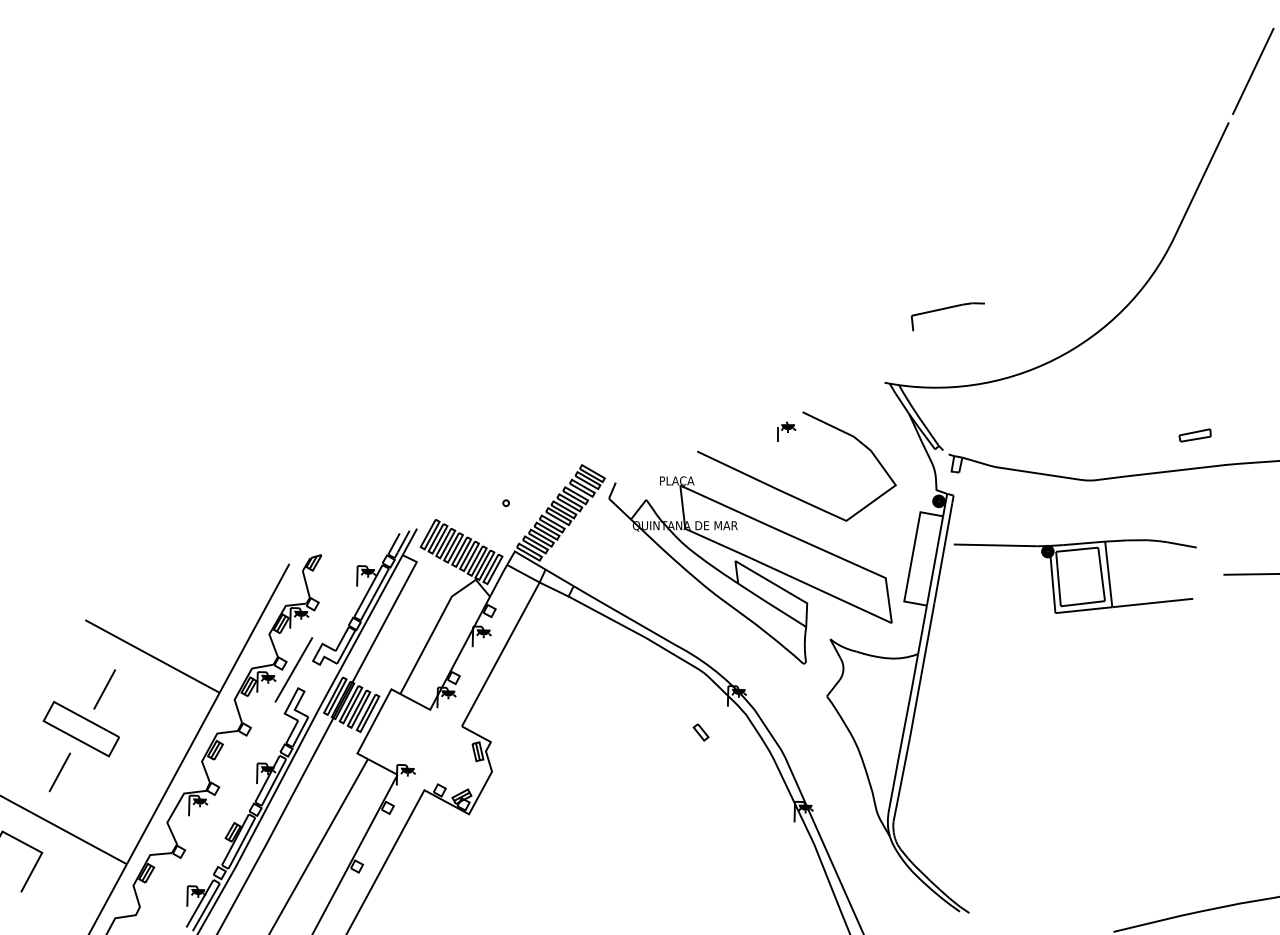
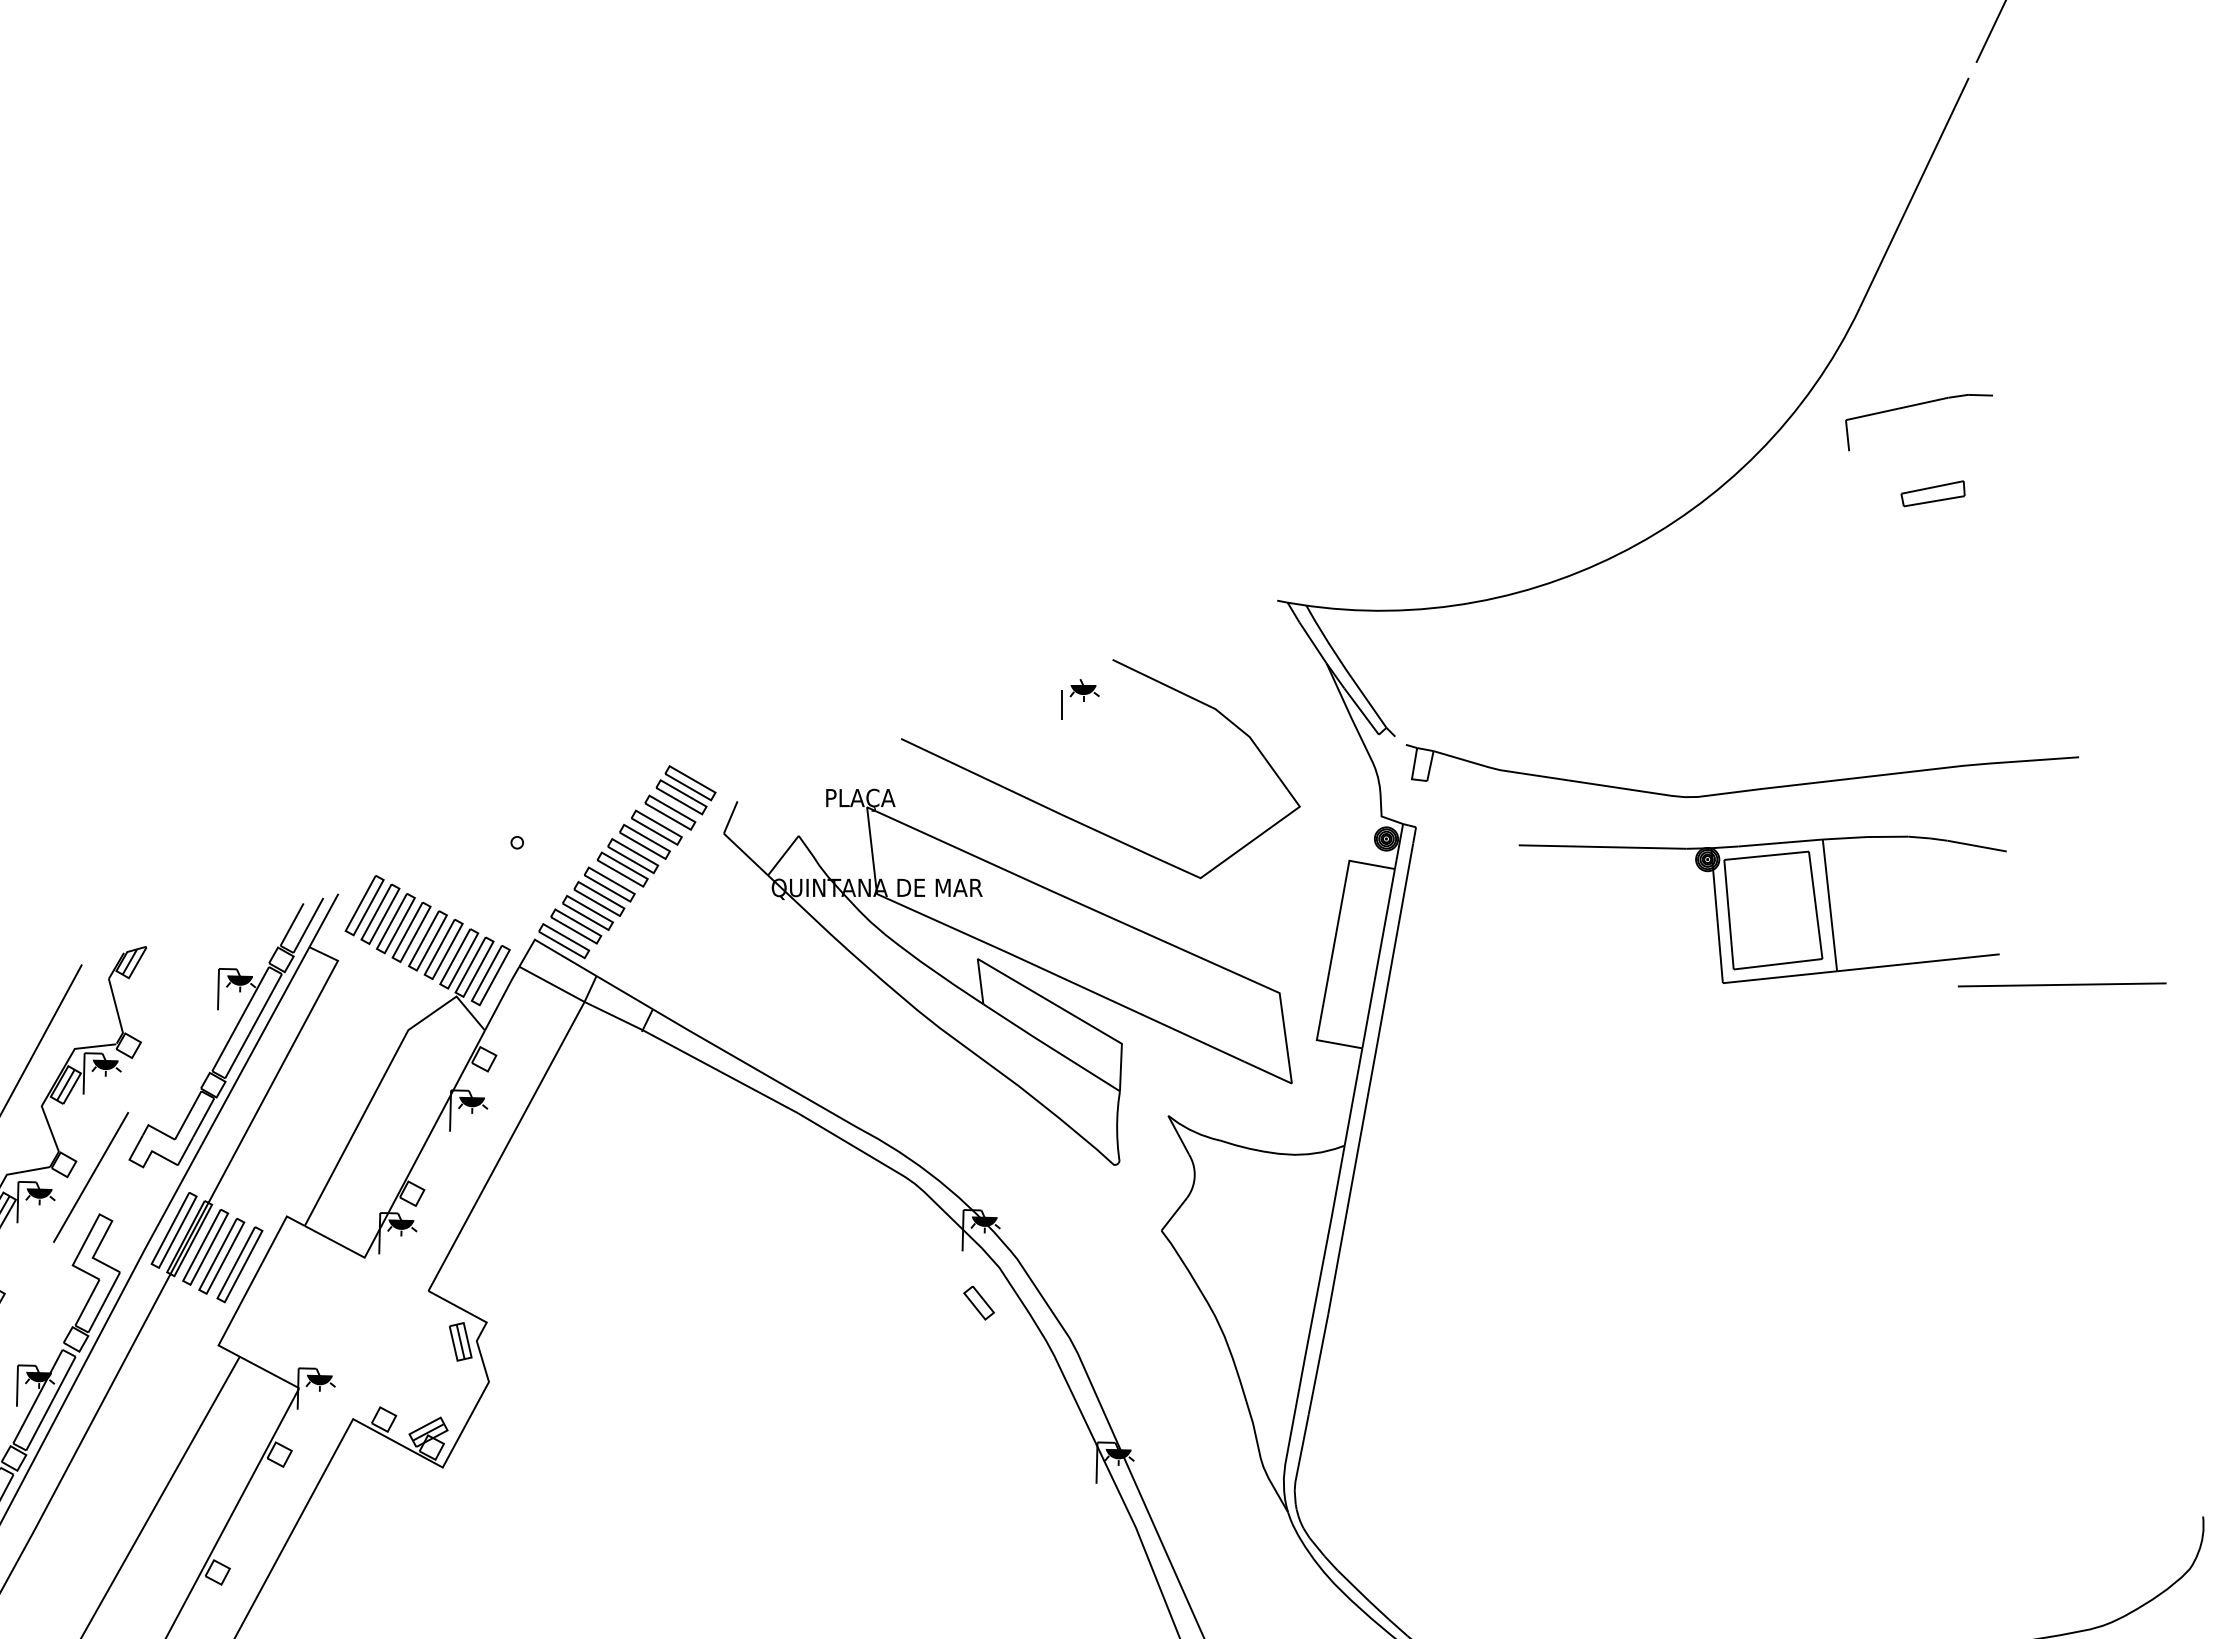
part: (946, 309) -> (1915, 407), moved
part: (1194, 435) -> (1931, 493), moved
part: (1074, 576) -> (1761, 909), moved
part: (700, 732) -> (977, 1303), moved

